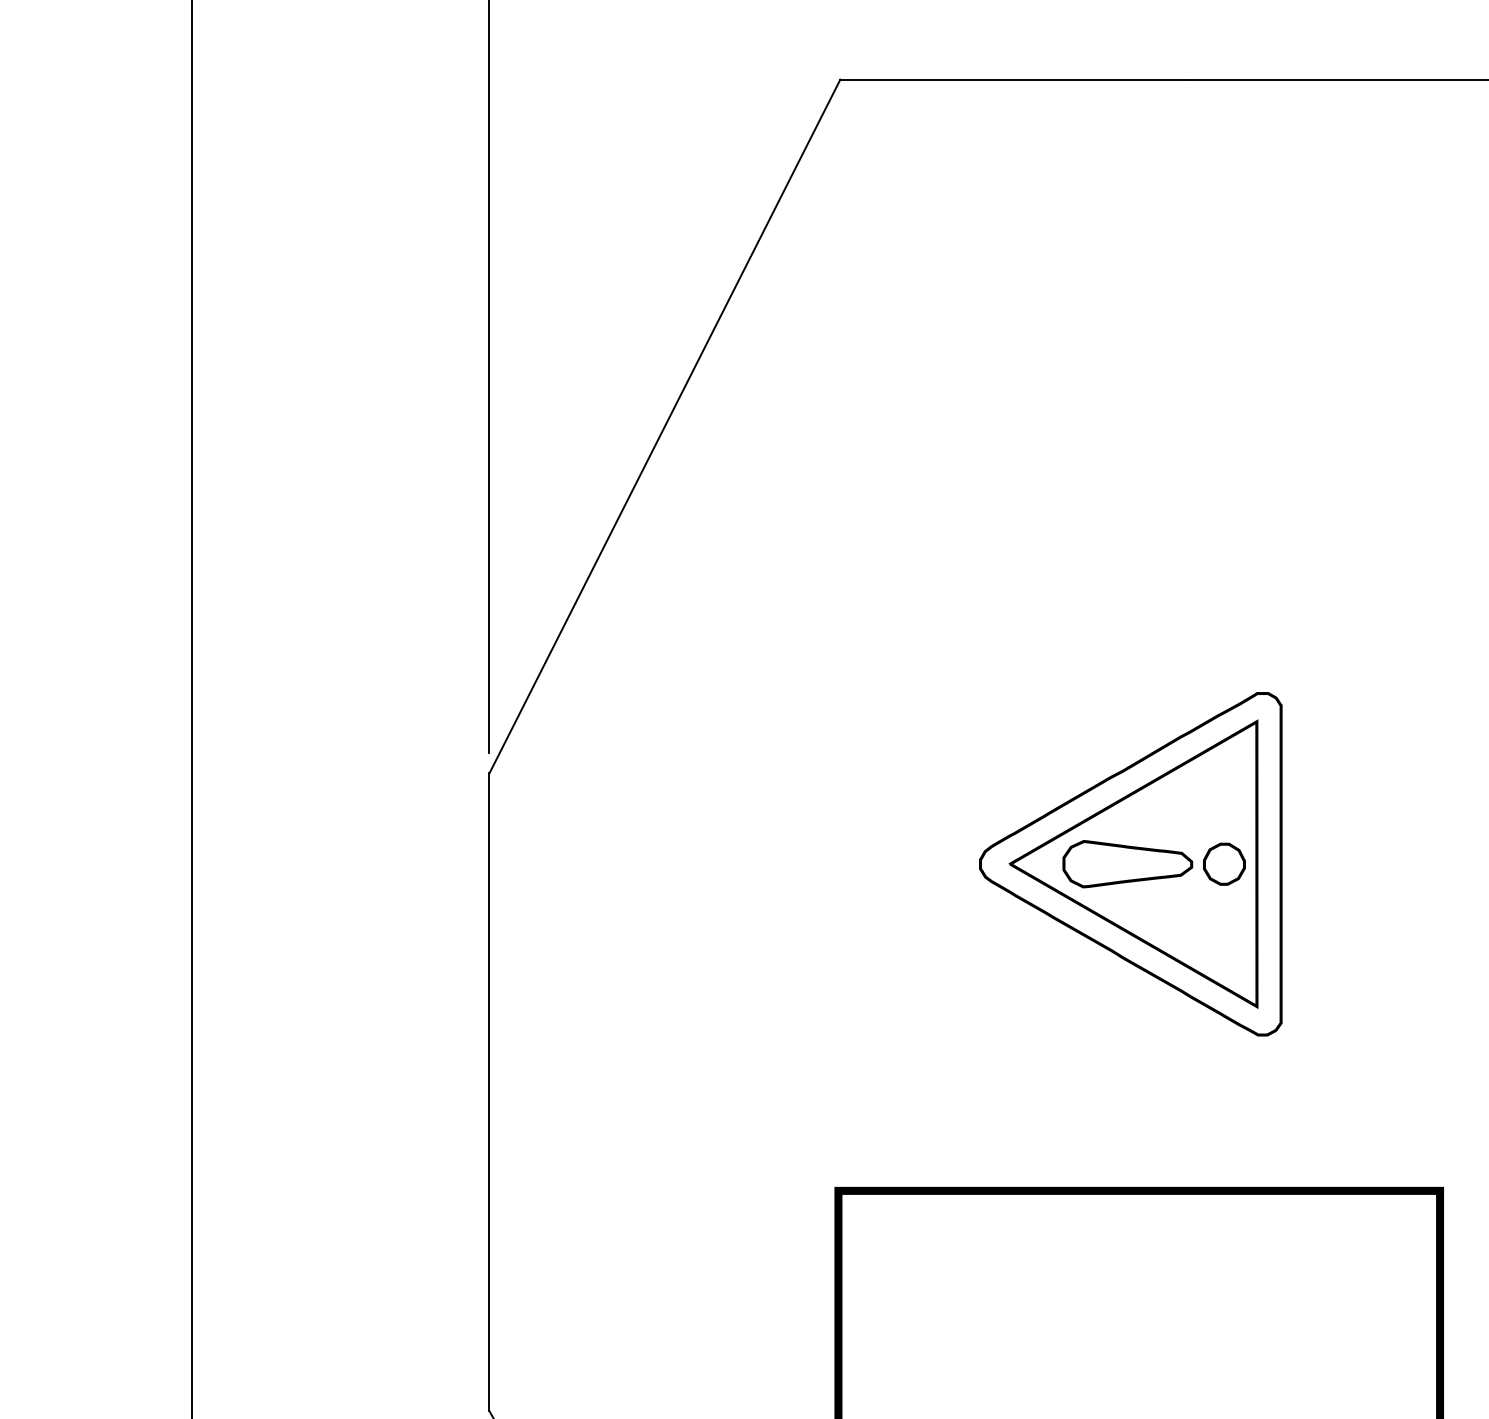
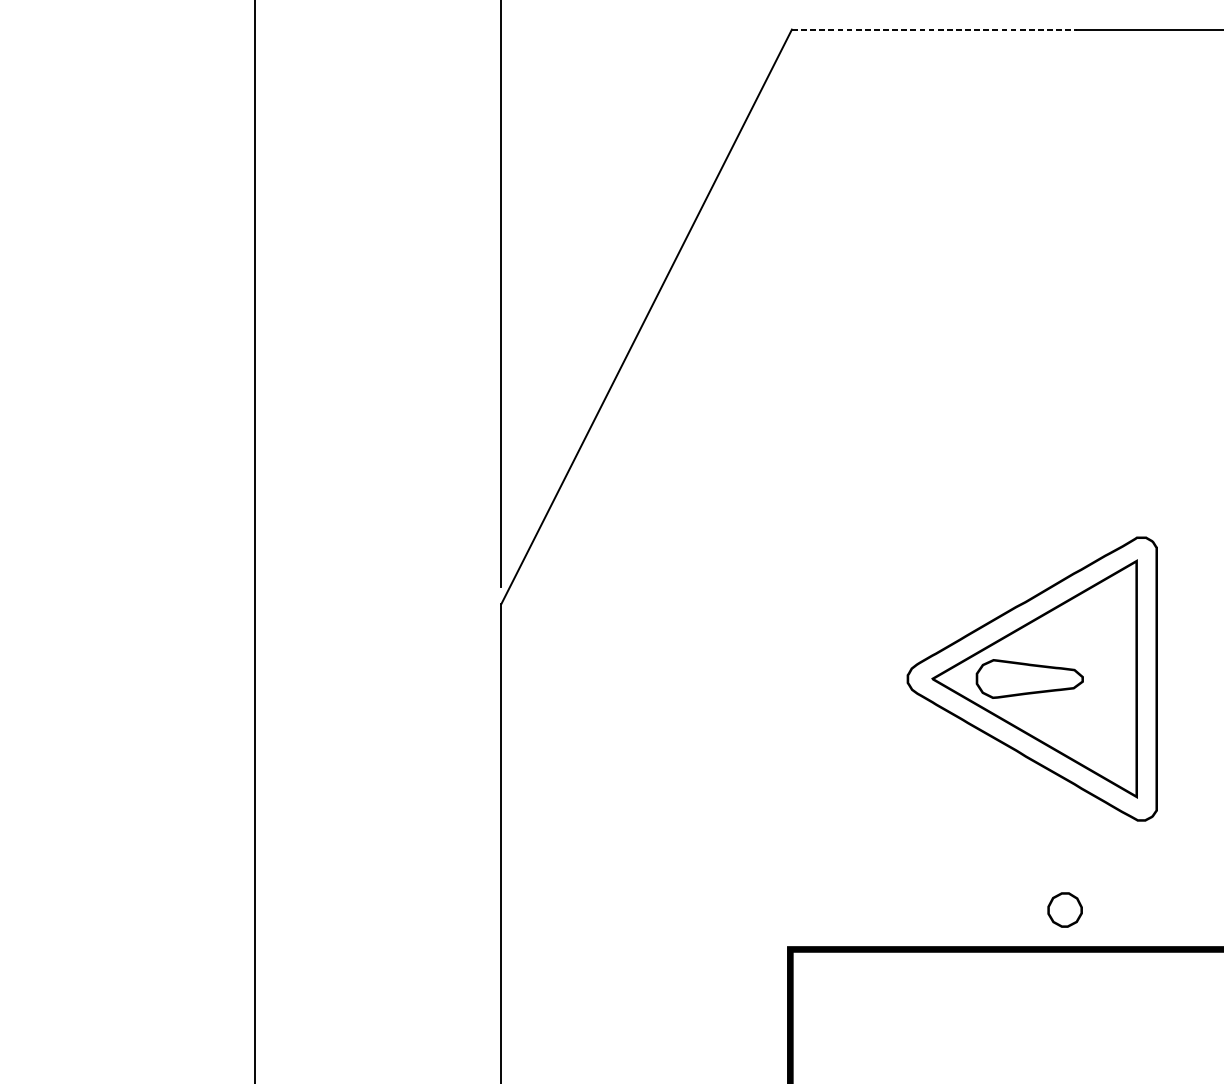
line: (1013, 79) -> (935, 29), solid -> dashed
part: (1224, 863) -> (1065, 909), moved

